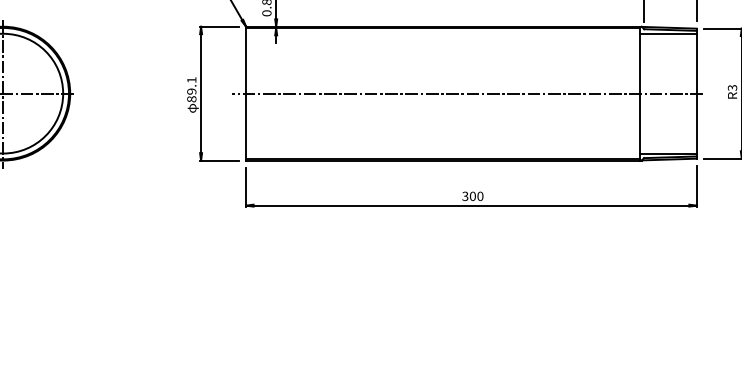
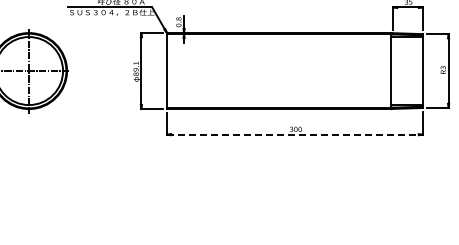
line: (467, 94) -> (292, 71), removed
line: (472, 205) -> (295, 134), solid -> dashed

